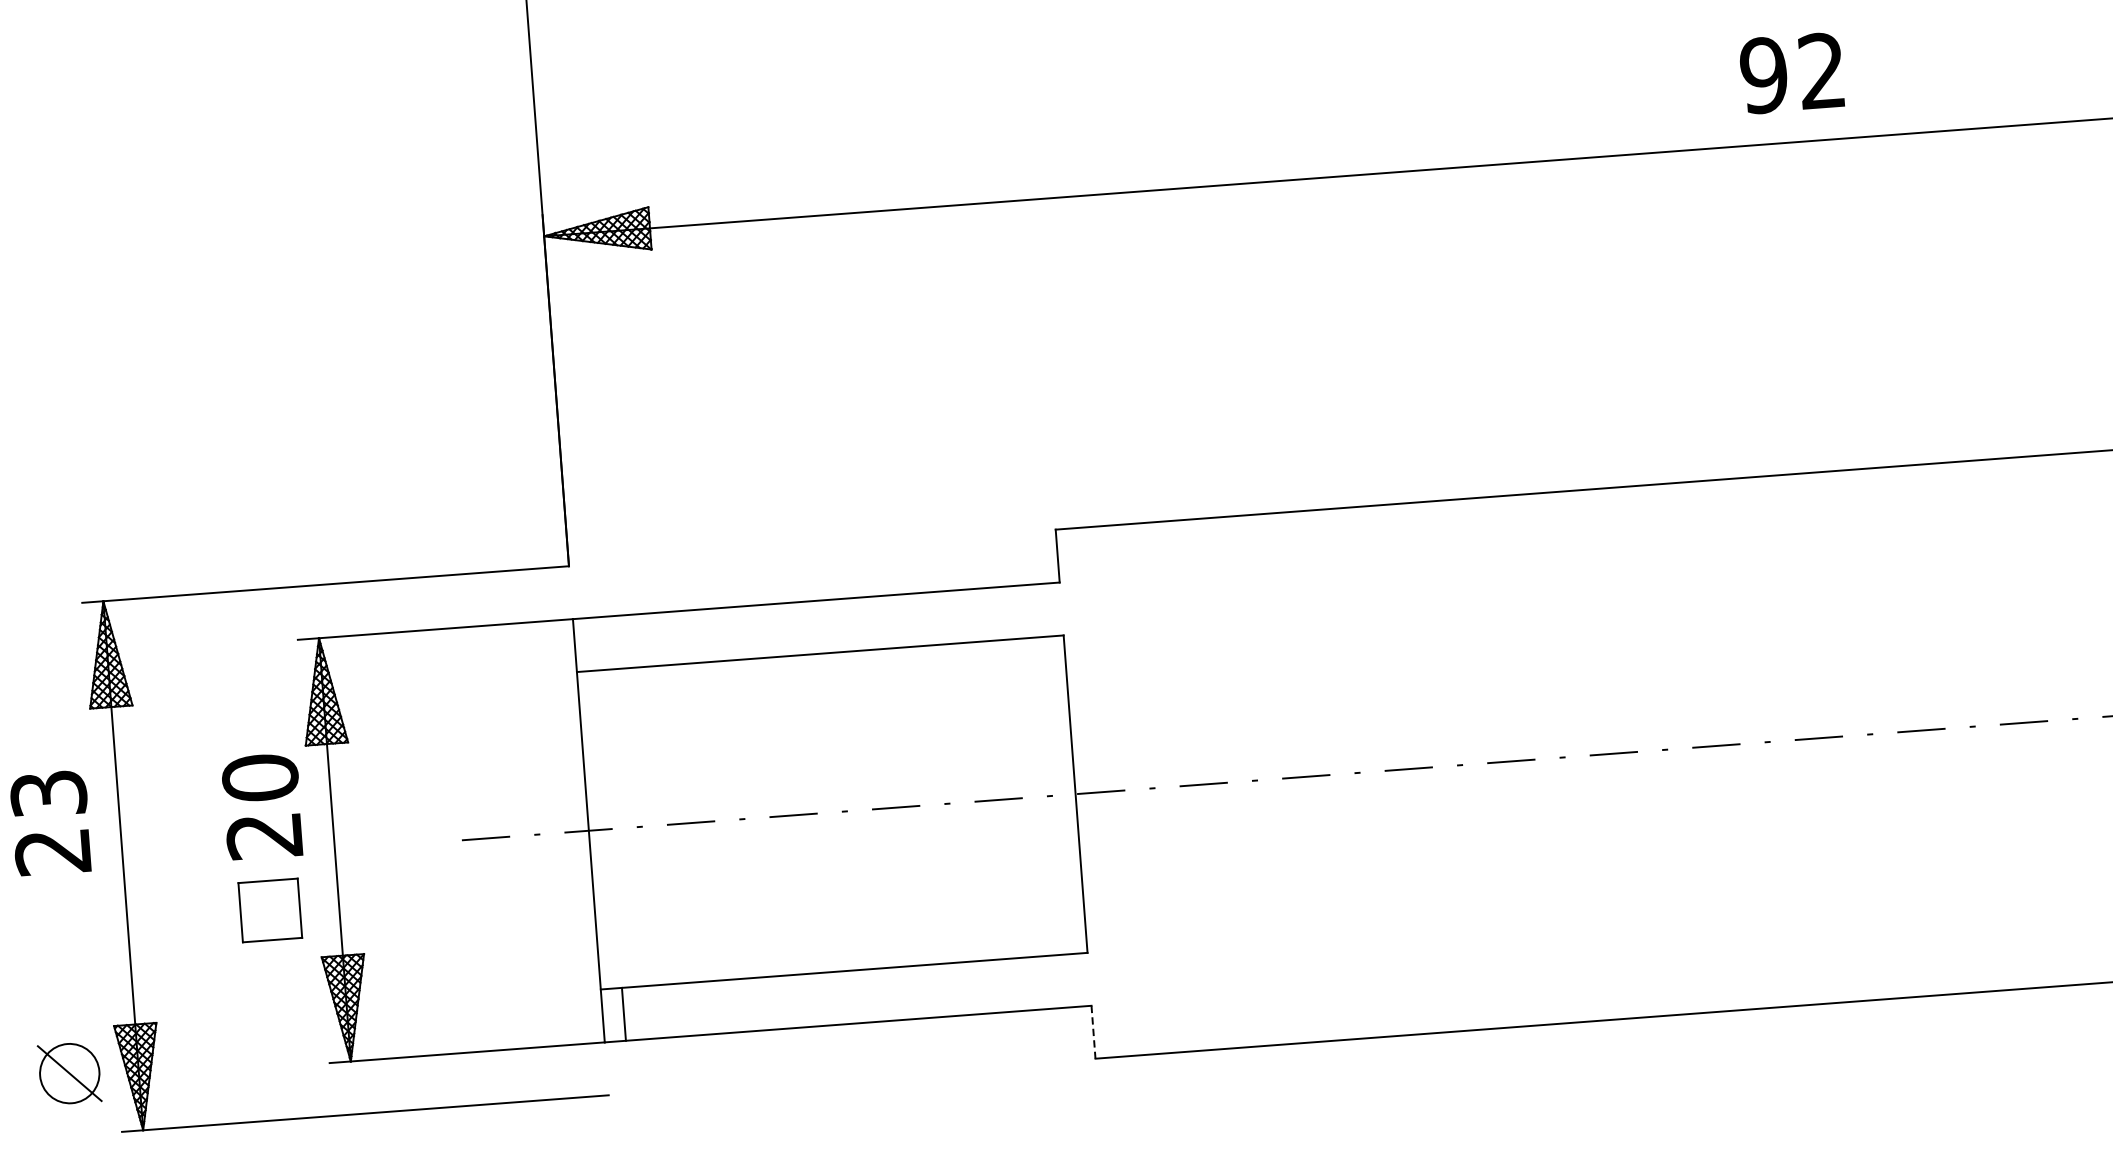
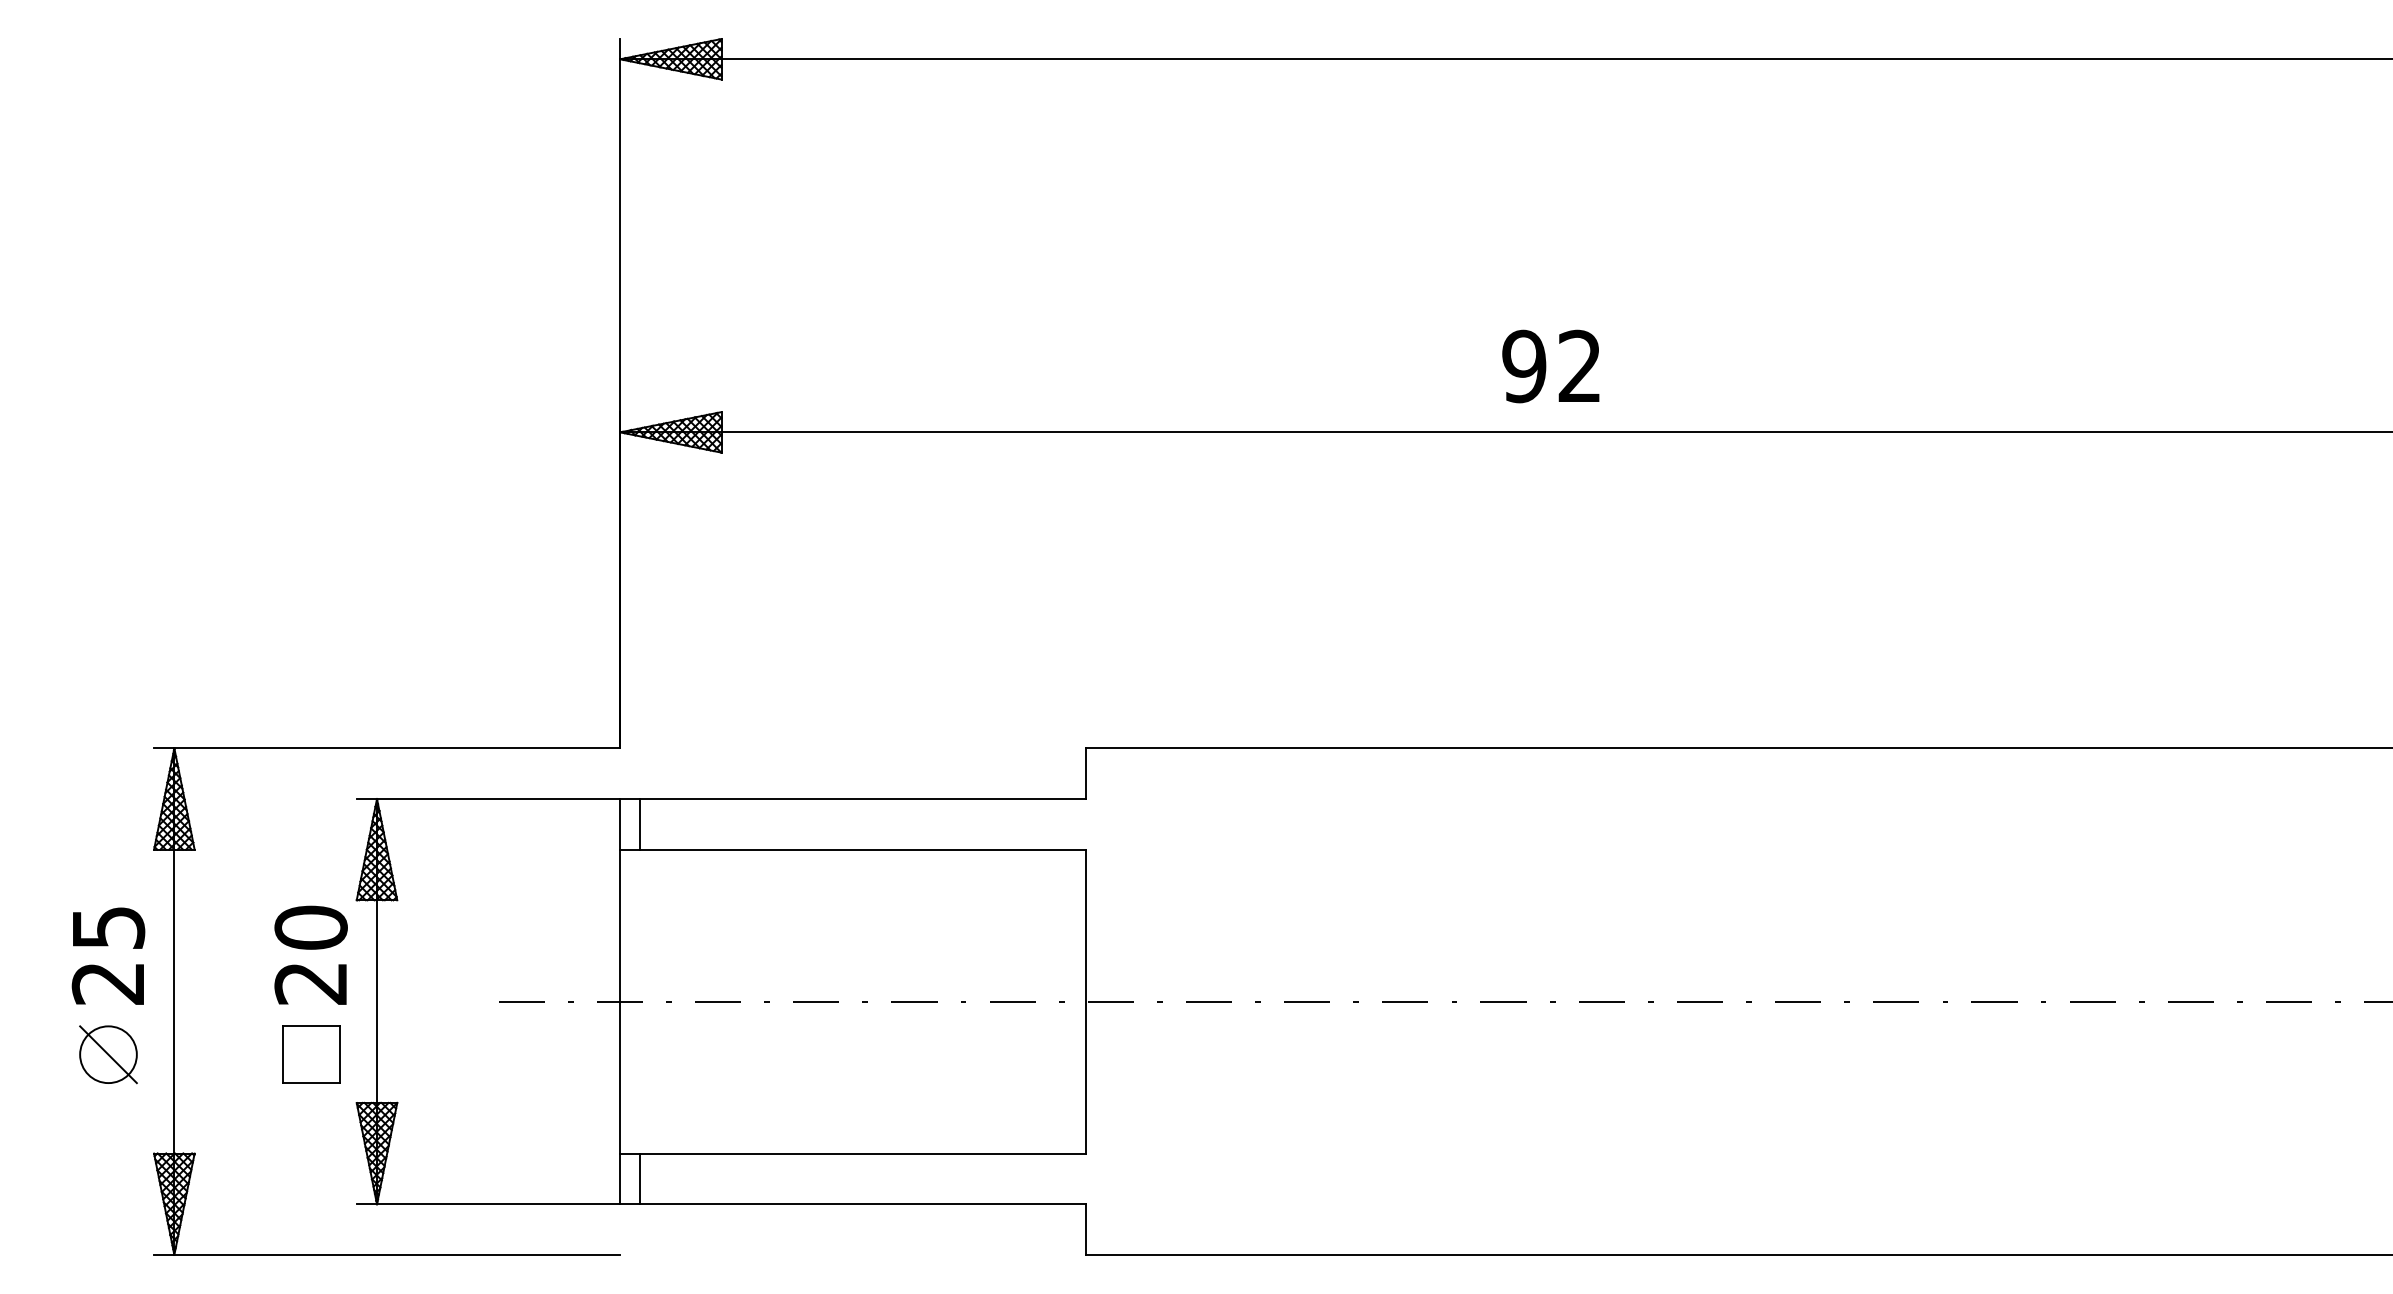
text: (1791, 73) -> (1550, 366), moved
line: (596, 643) -> (640, 823), added
text: (47, 793) -> (107, 927), 23 -> 25
line: (1093, 1033) -> (1086, 1230), dashed -> solid
part: (69, 1073) -> (108, 1054), moved

